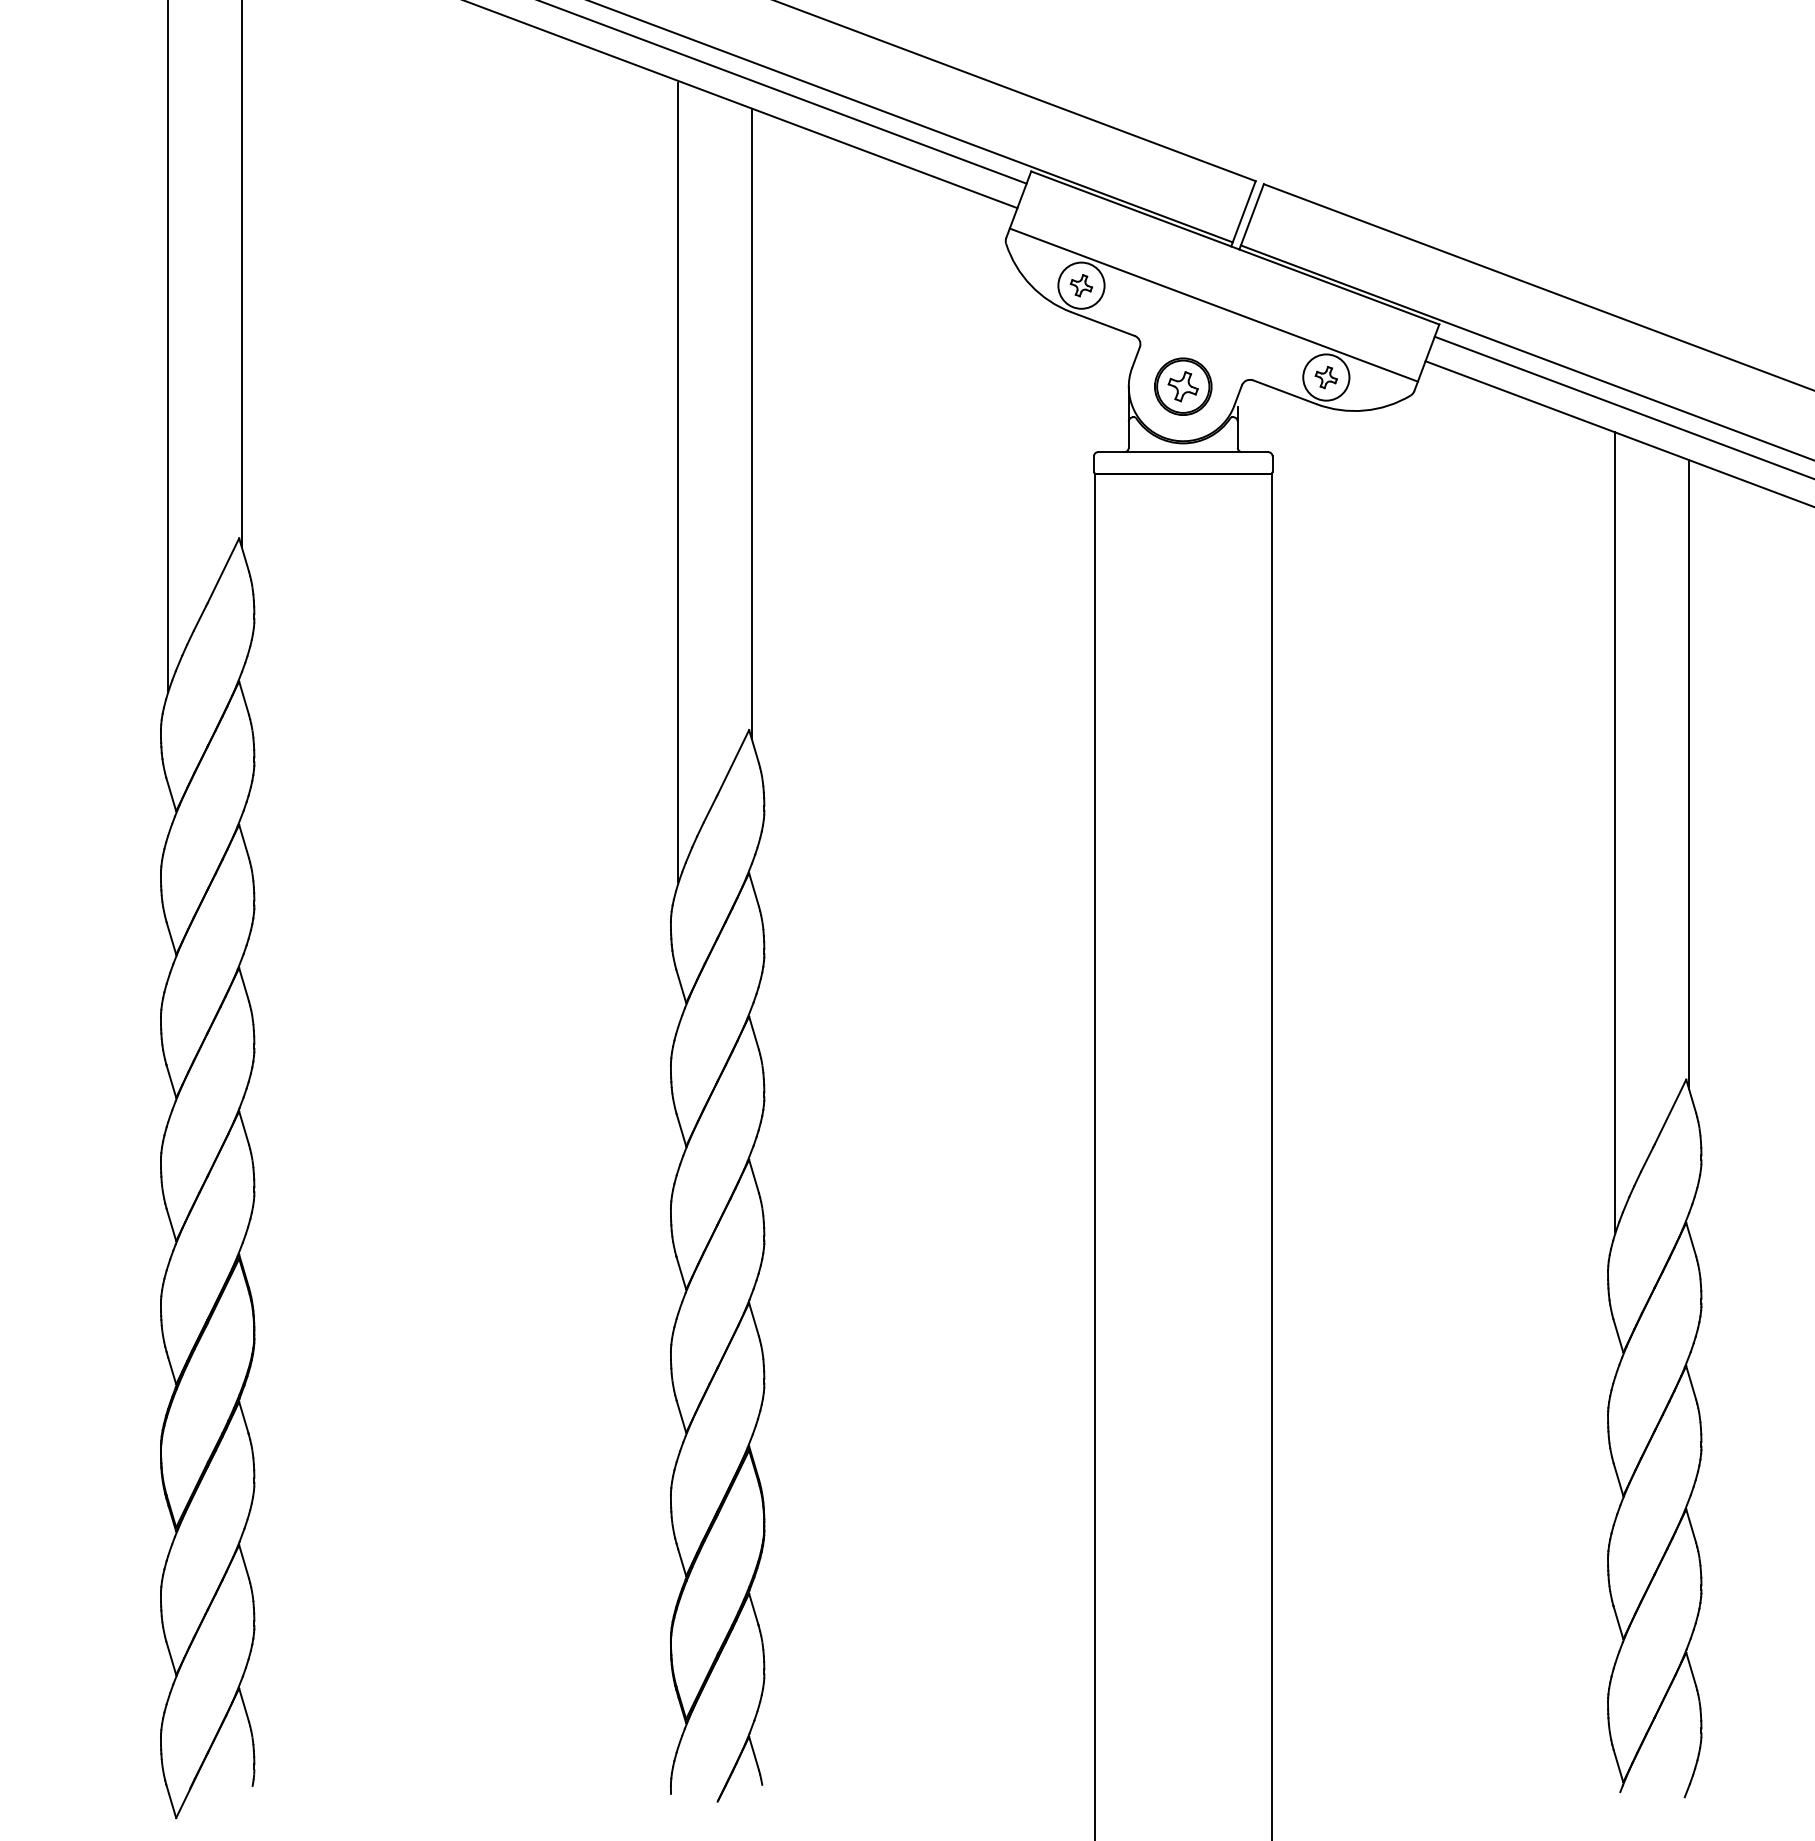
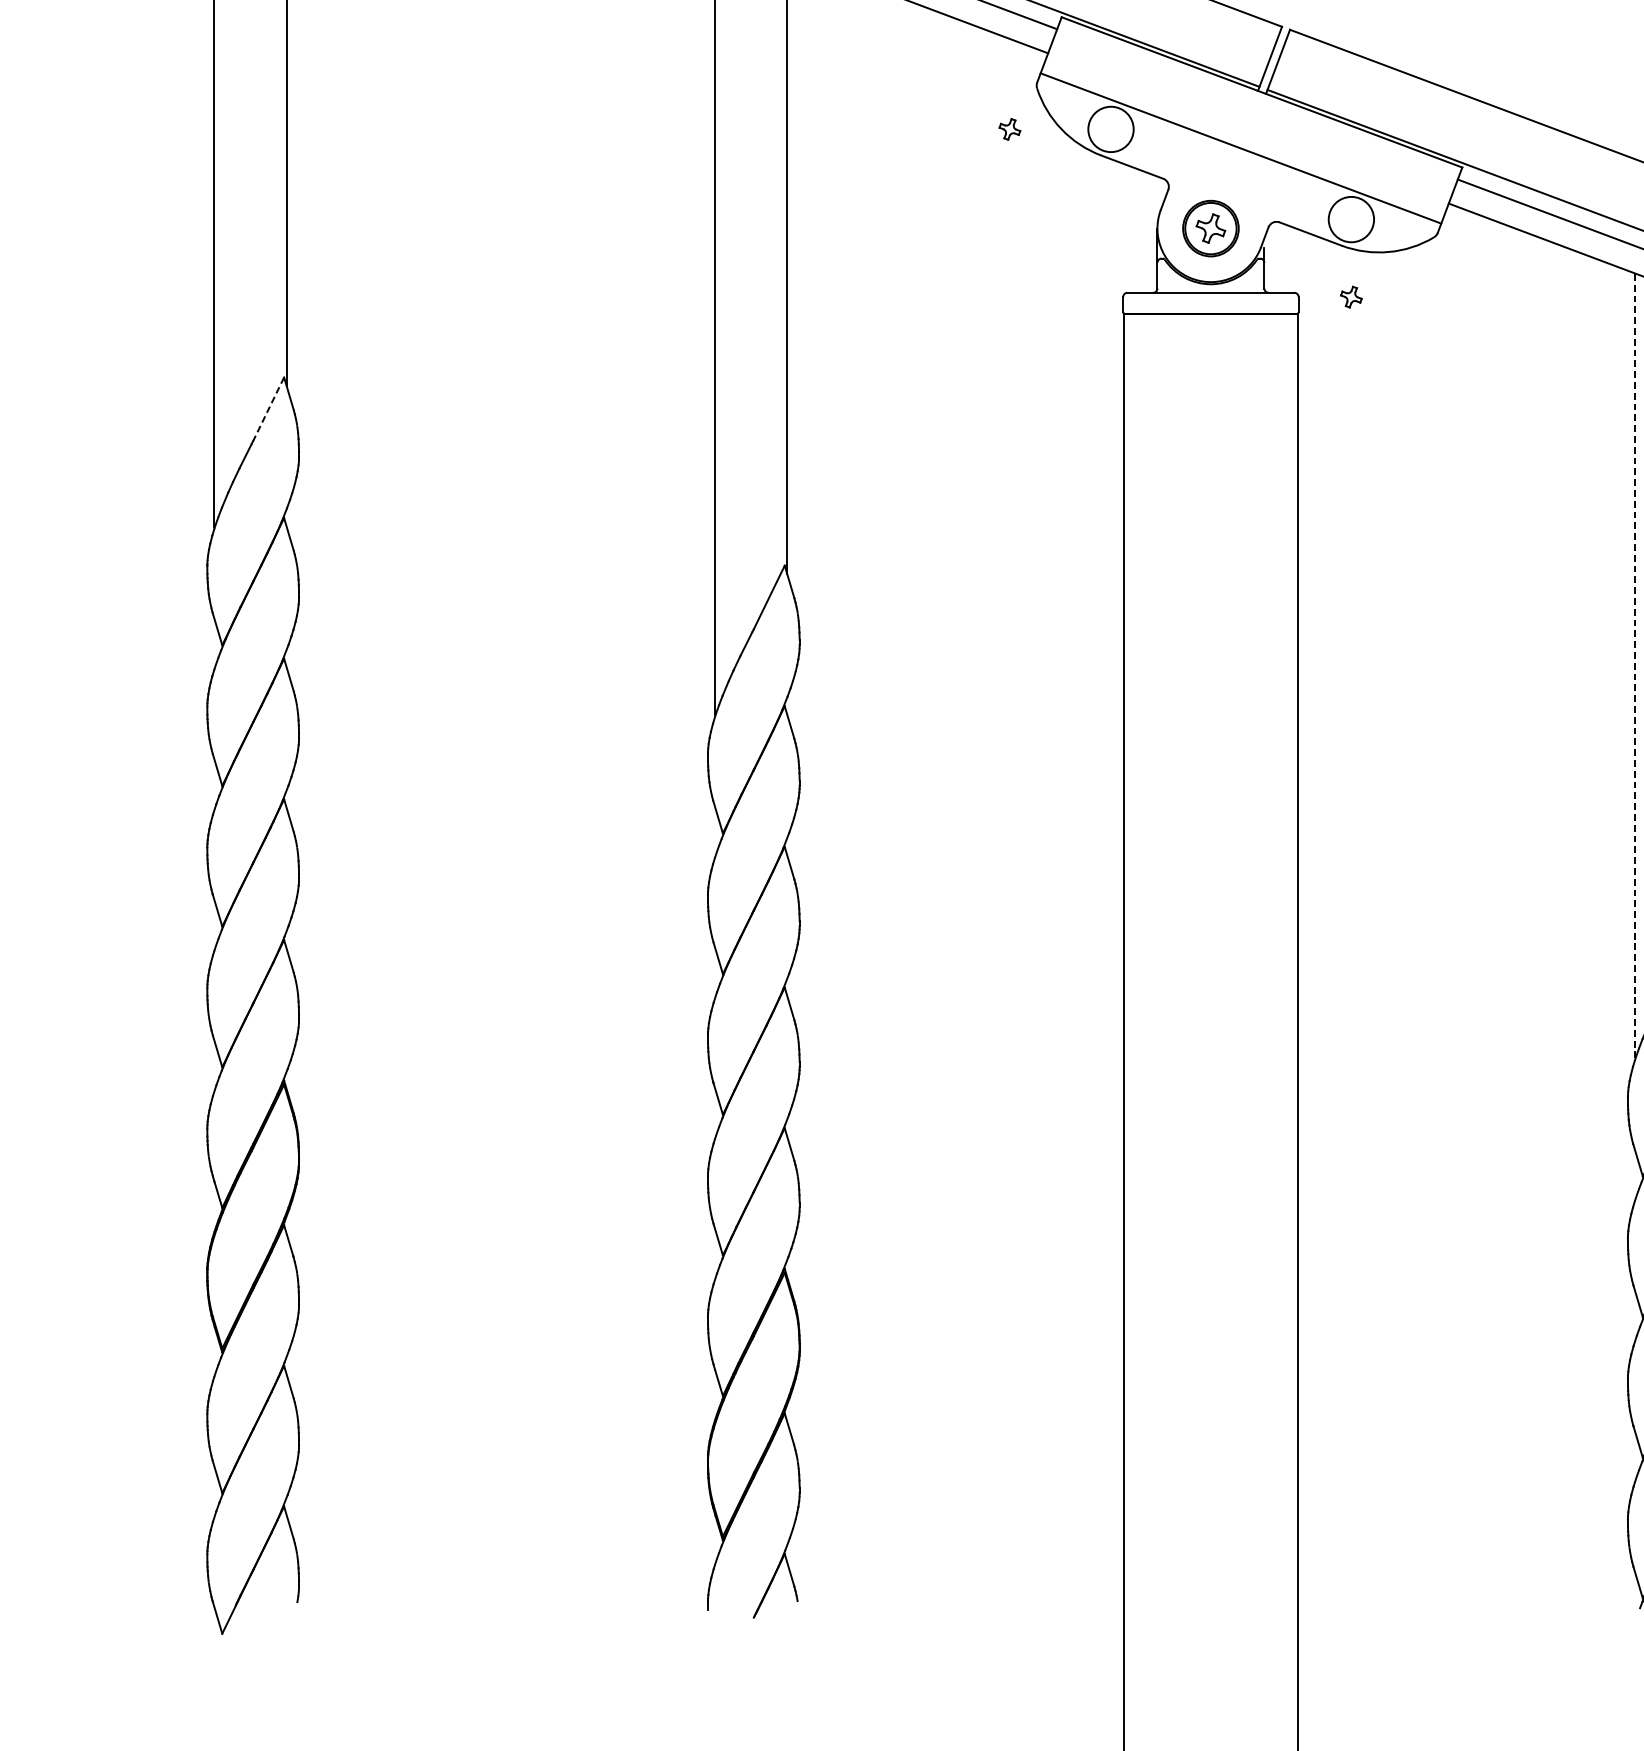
part: (1081, 285) -> (1009, 129), moved
part: (1325, 377) -> (1350, 297), moved
line: (223, 571) -> (268, 409), solid -> dashed
line: (1614, 832) -> (1634, 666), solid -> dashed

